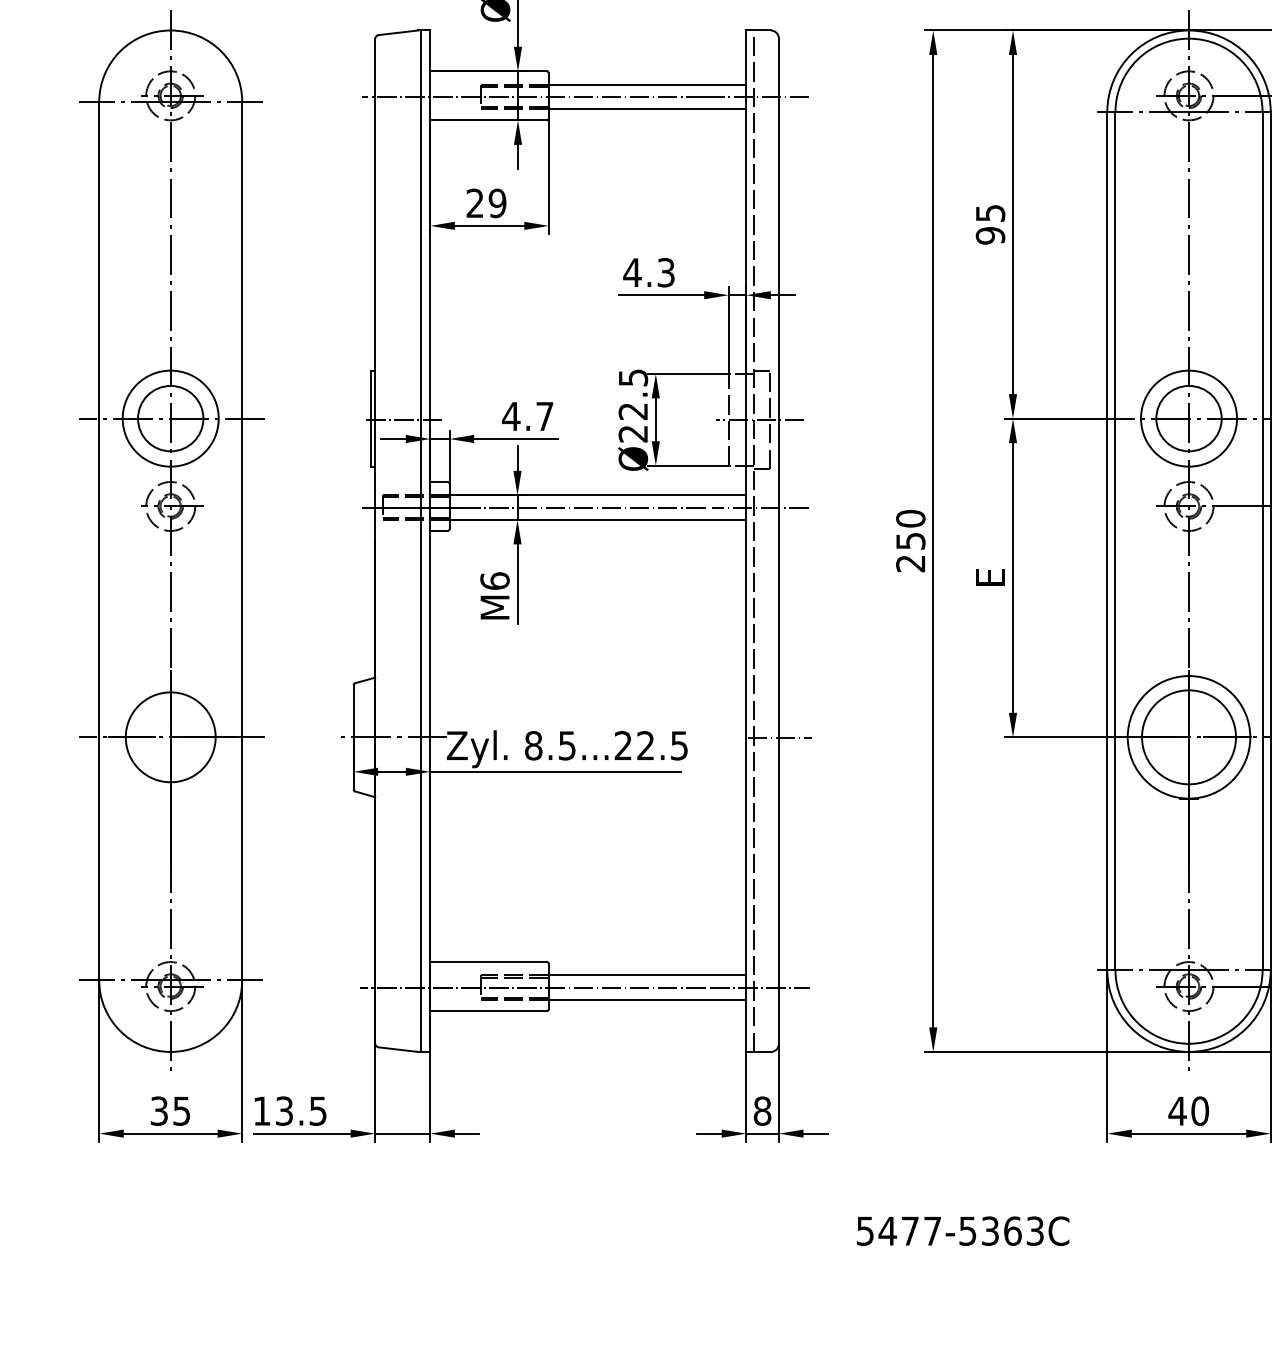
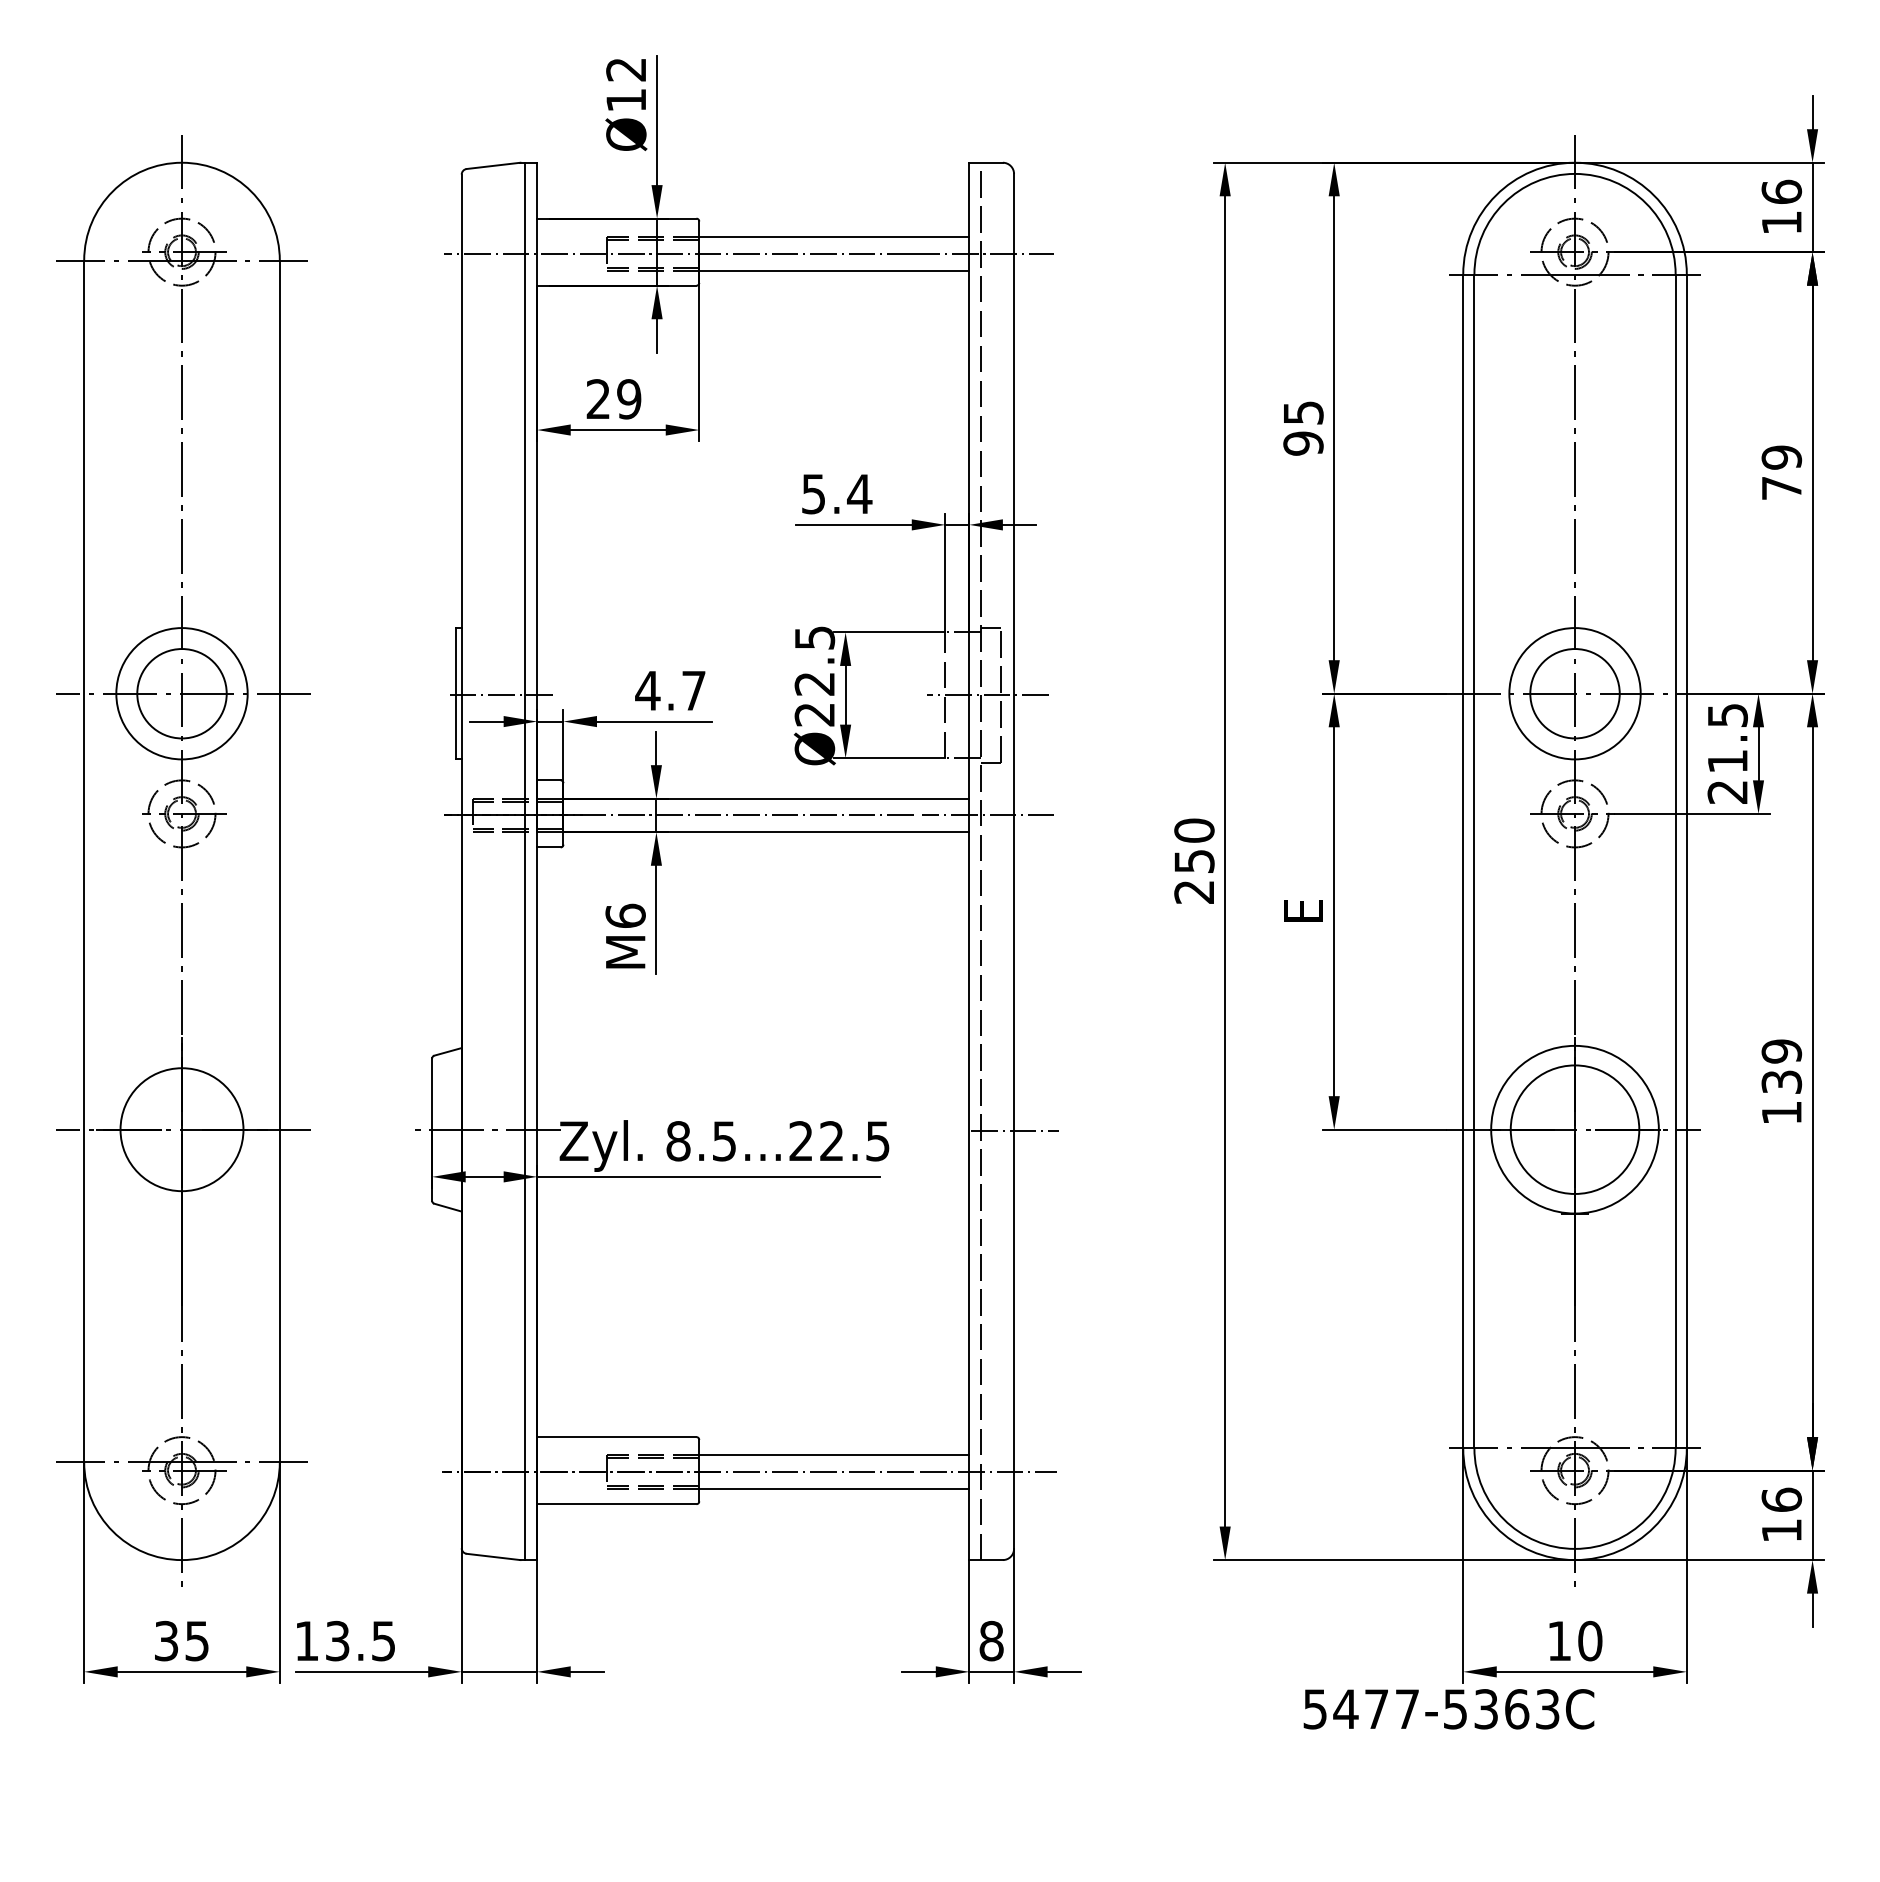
text: (649, 272) -> (836, 493), 4.3 -> 5.4
text: (1177, 1110) -> (1559, 1640), 40 -> 10
text: (962, 1231) -> (1448, 1709), moved

